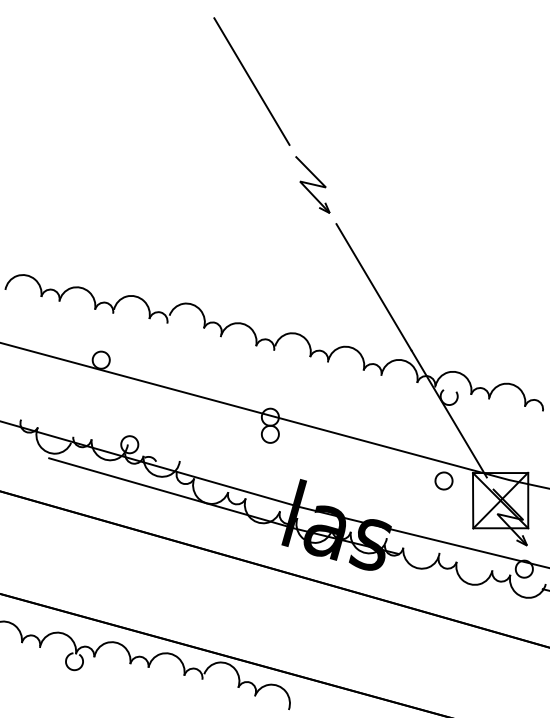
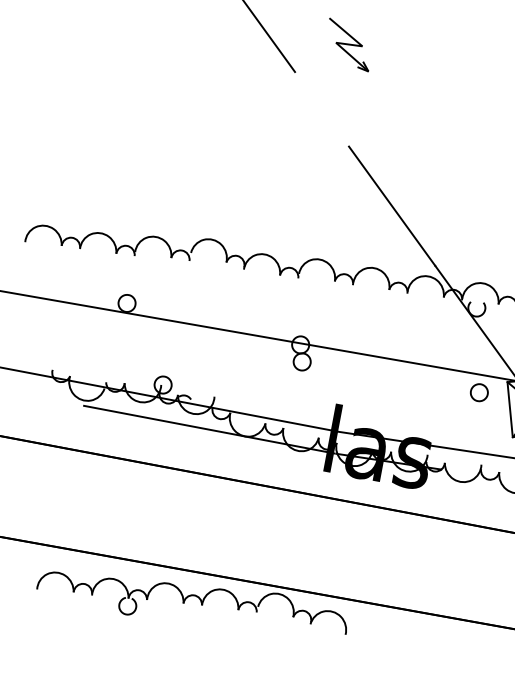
part: (312, 184) -> (348, 44), moved

